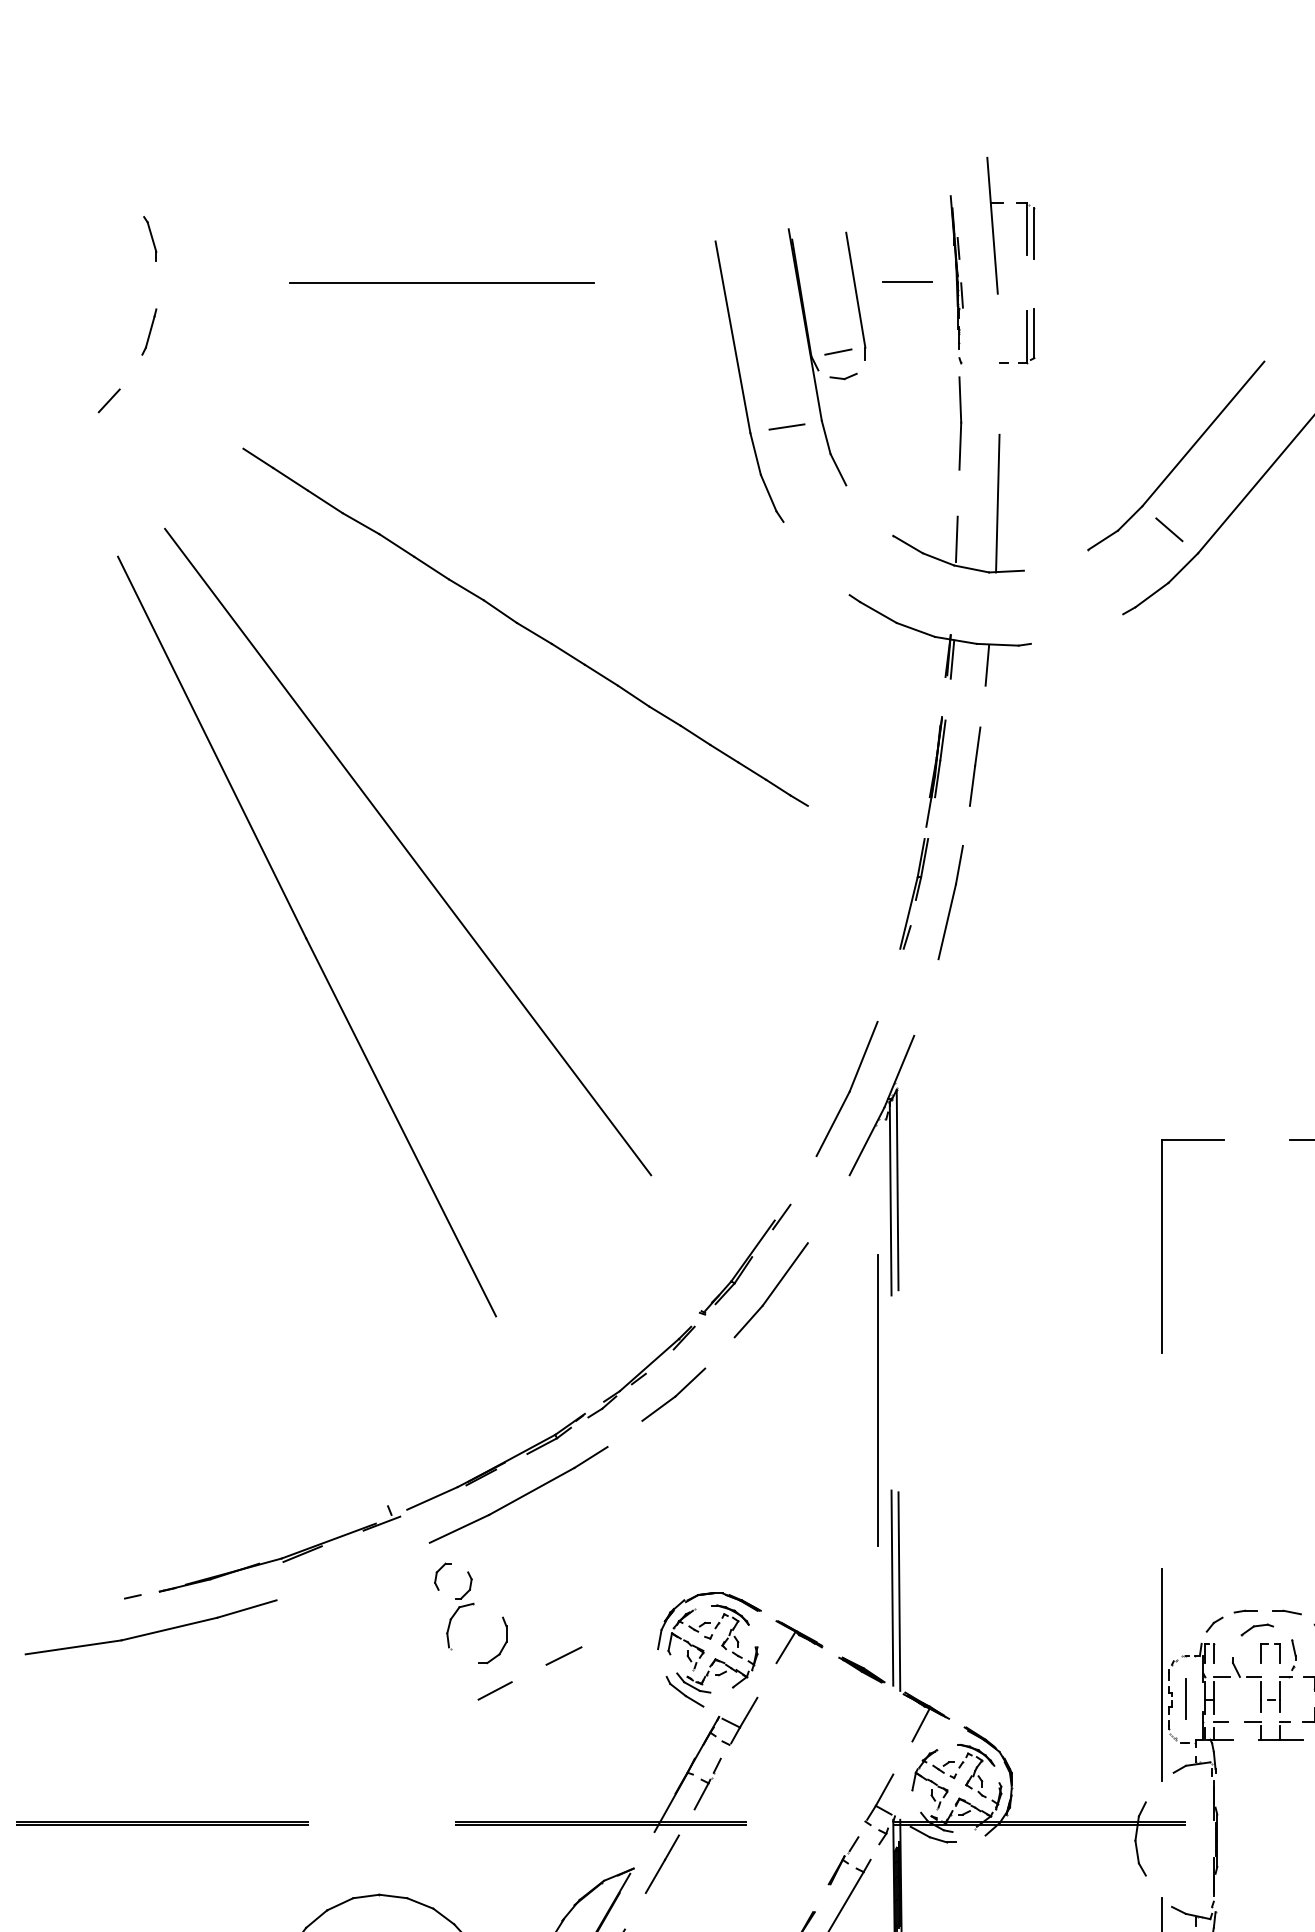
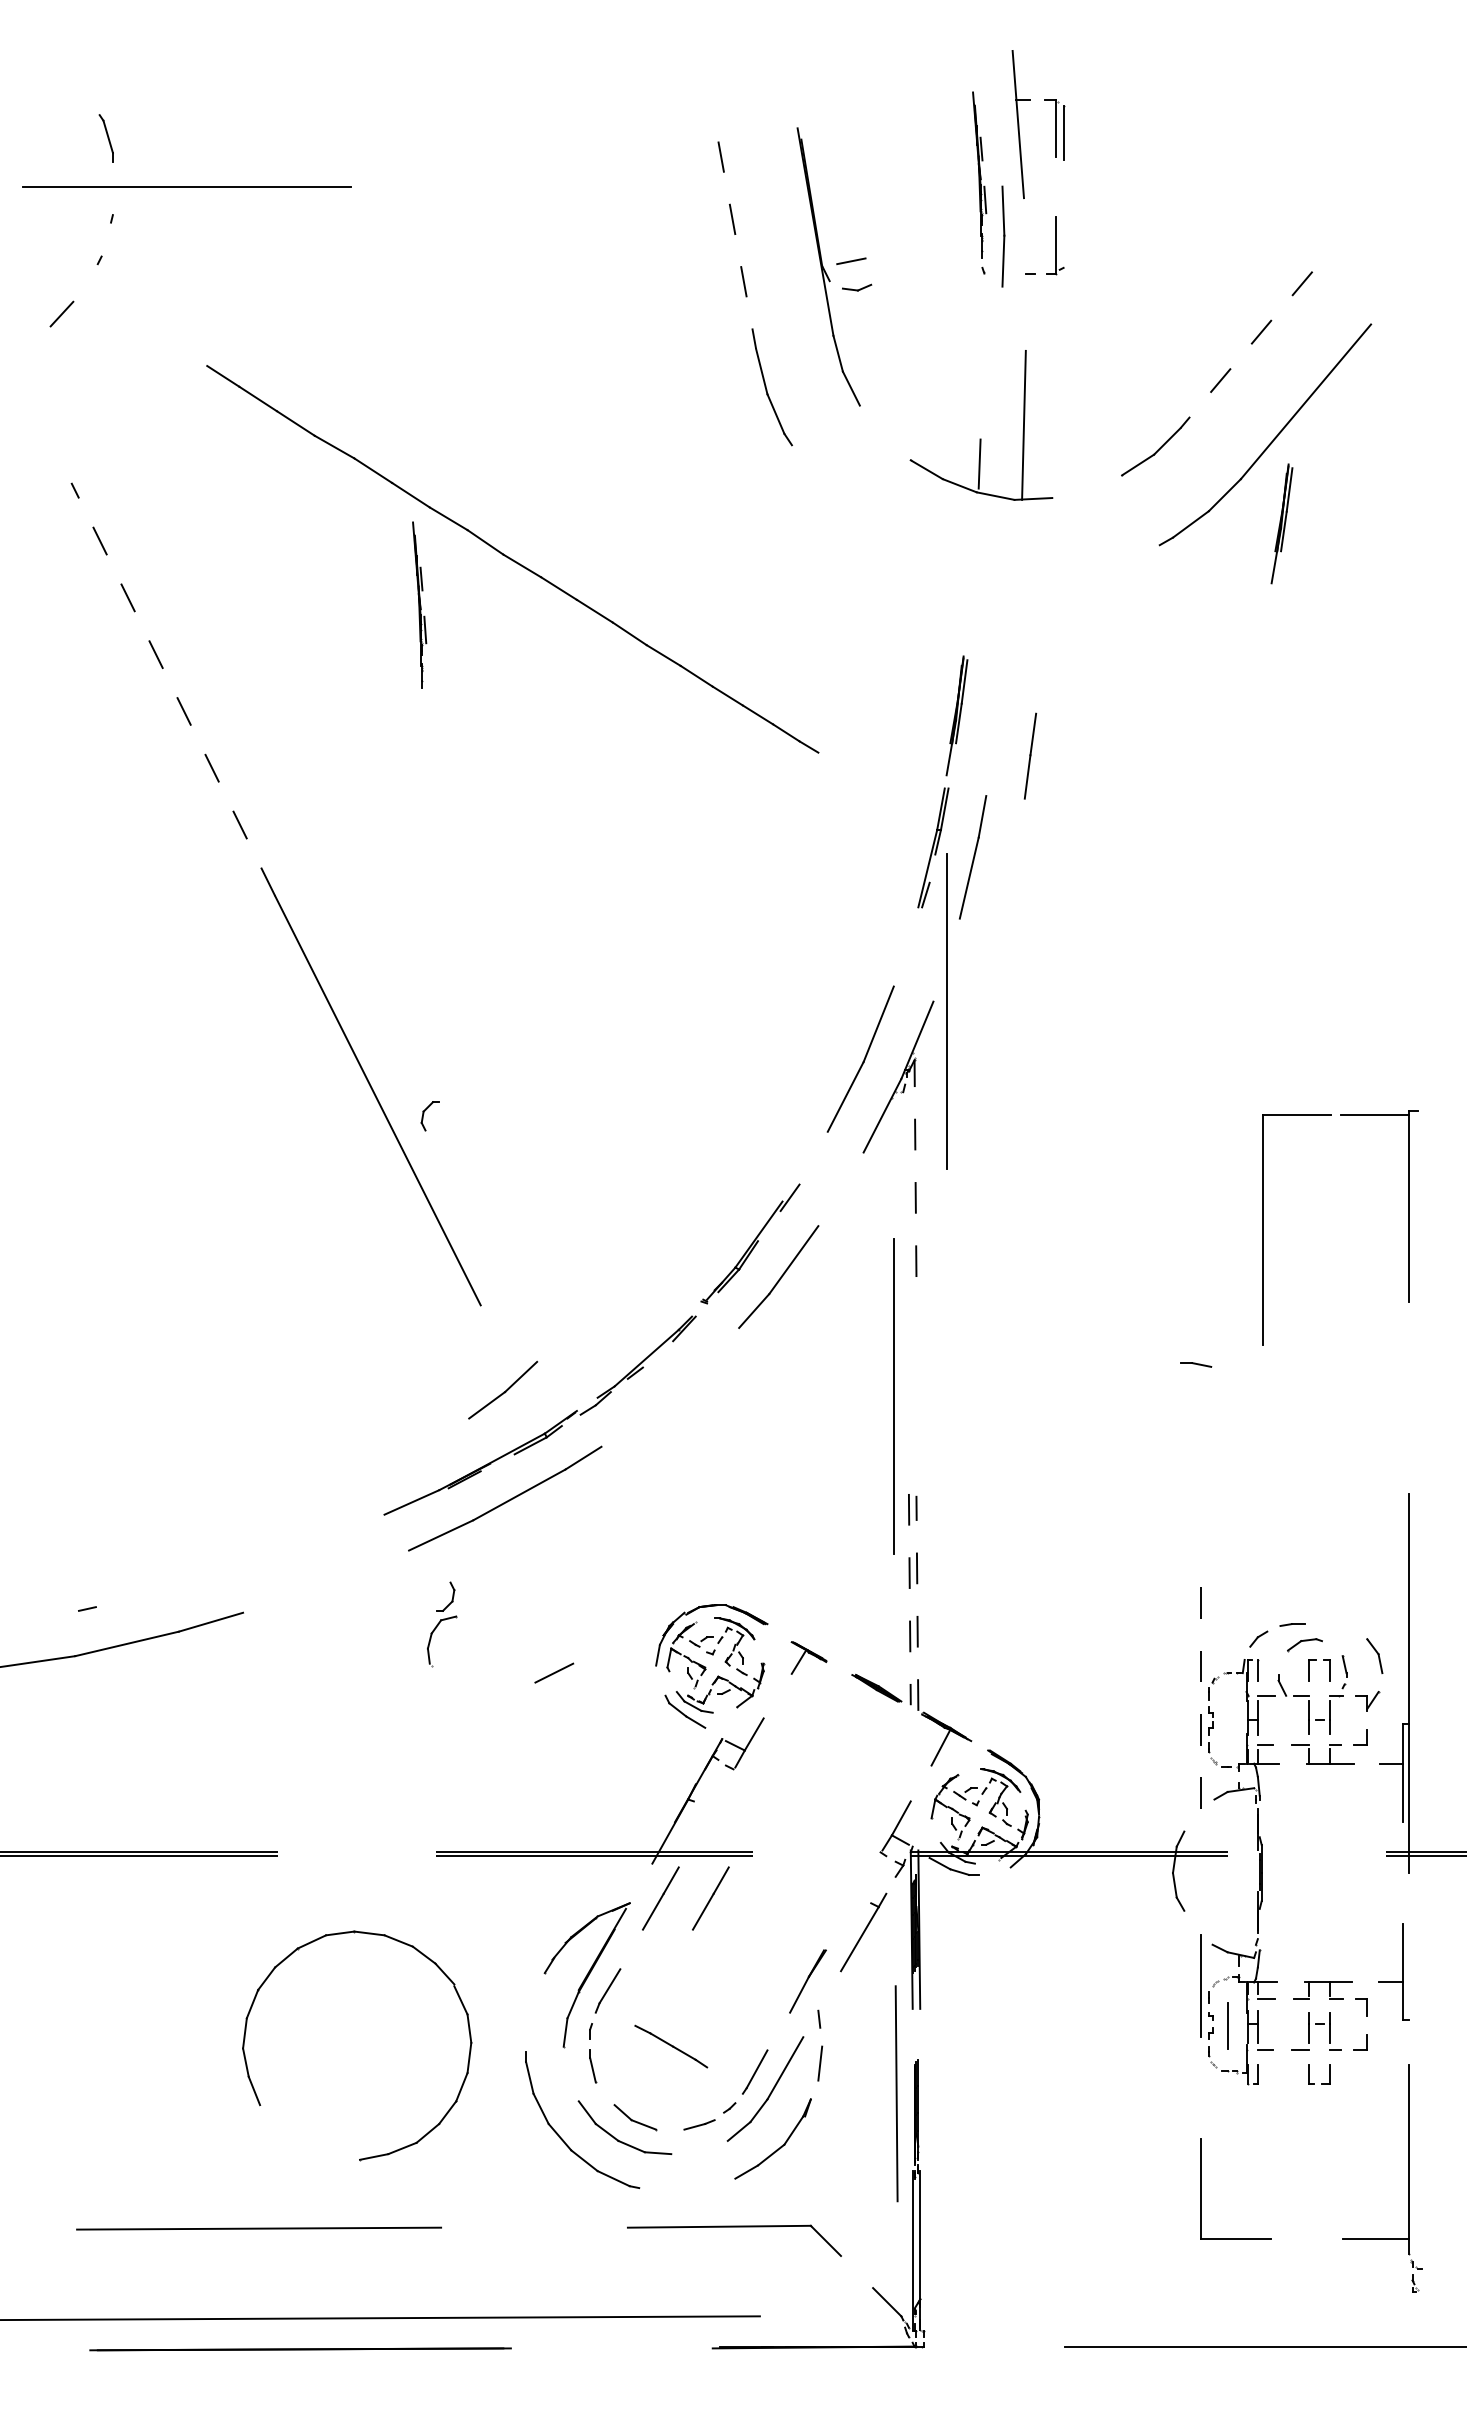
line: (906, 281) -> (925, 184), removed
line: (441, 282) -> (186, 186), moved
part: (856, 295) -> (870, 200), removed
line: (150, 331) -> (106, 239), removed
line: (1034, 333) -> (1063, 241), removed
line: (733, 337) -> (737, 245), solid -> dashed
part: (960, 423) -> (1003, 236), moved
line: (786, 427) -> (795, 342), removed
line: (1203, 434) -> (1246, 350), solid -> dashed
line: (1169, 529) -> (1209, 453), removed
part: (1235, 594) -> (1281, 523), added
part: (940, 640) -> (961, 573), removed
part: (439, 669) -> (419, 604), added
line: (212, 747) -> (173, 689), solid -> dashed
line: (975, 766) -> (1030, 755), moved
line: (408, 851) -> (385, 802), removed
line: (926, 1044) -> (946, 1011), added
line: (897, 1189) -> (915, 1168), solid -> dashed
line: (890, 1198) -> (907, 1177), removed
part: (1161, 1246) -> (1263, 1229), moved
part: (674, 1394) -> (503, 1389), moved
part: (283, 1556) -> (250, 1565), removed
part: (442, 1576) -> (429, 1116), moved
line: (892, 1588) -> (909, 1599), solid -> dashed
line: (899, 1591) -> (917, 1603), solid -> dashed
part: (1287, 1612) -> (1196, 1364), moved
part: (798, 1641) -> (808, 1657), size x0.7
part: (502, 1647) -> (487, 1663), removed
line: (1161, 1674) -> (1201, 1693), solid -> dashed
line: (494, 1690) -> (479, 1710), removed
line: (1185, 1698) -> (1227, 1719), removed
part: (707, 1783) -> (709, 1811), removed
part: (844, 1860) -> (857, 1894), removed
line: (708, 1864) -> (710, 1898), added

